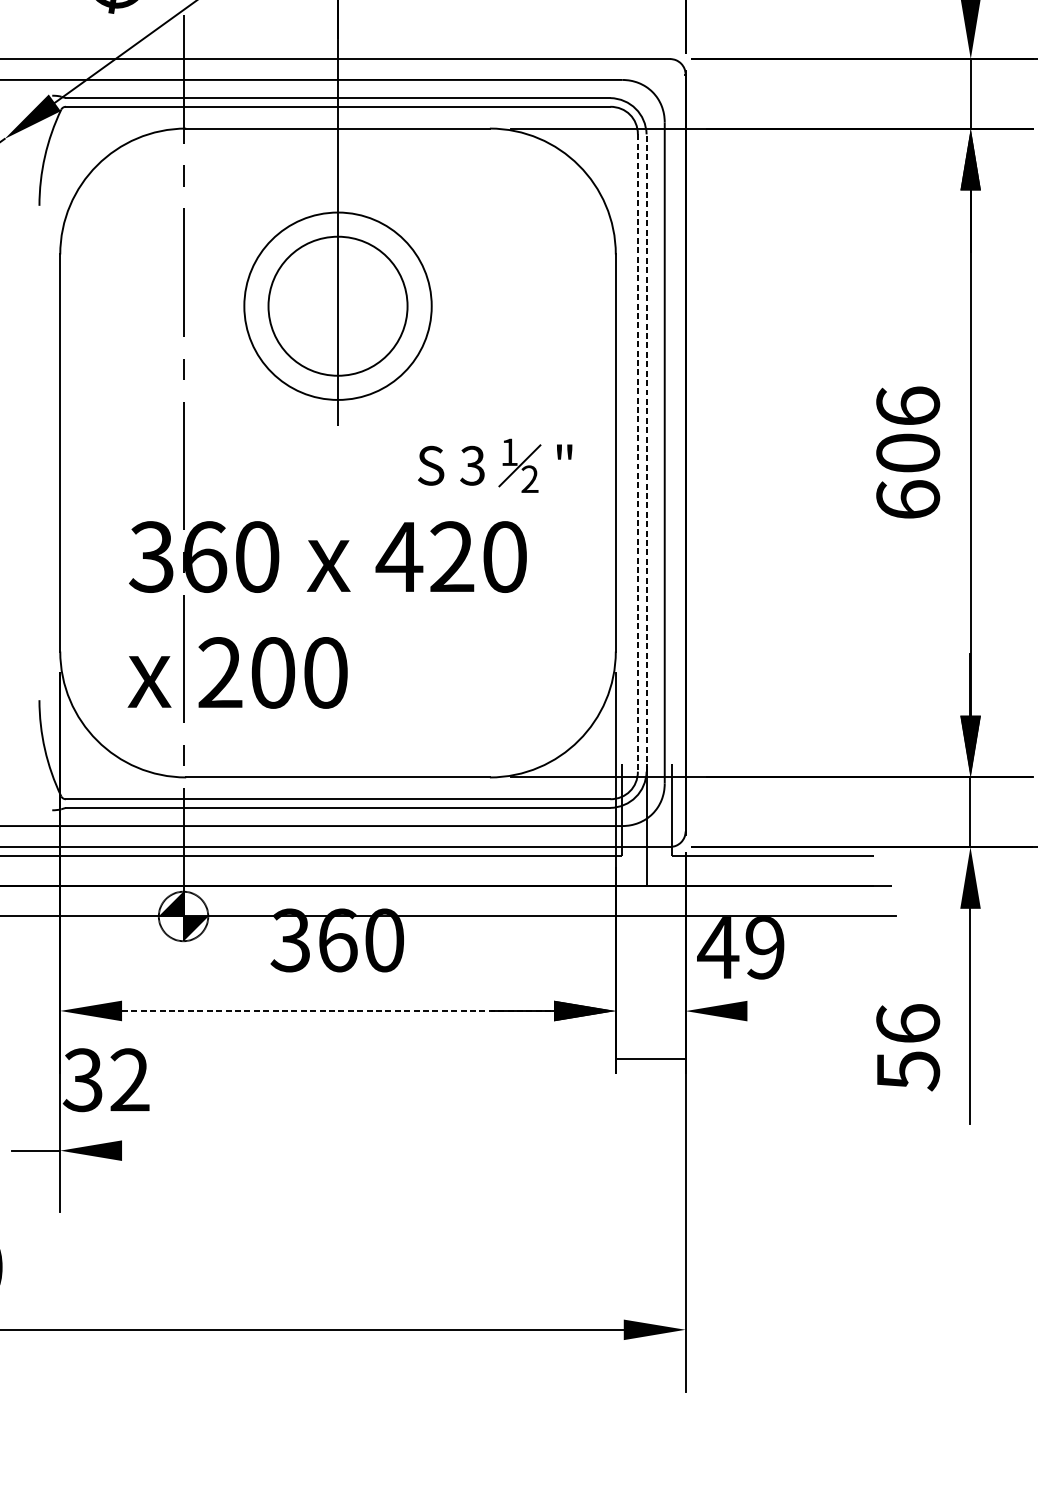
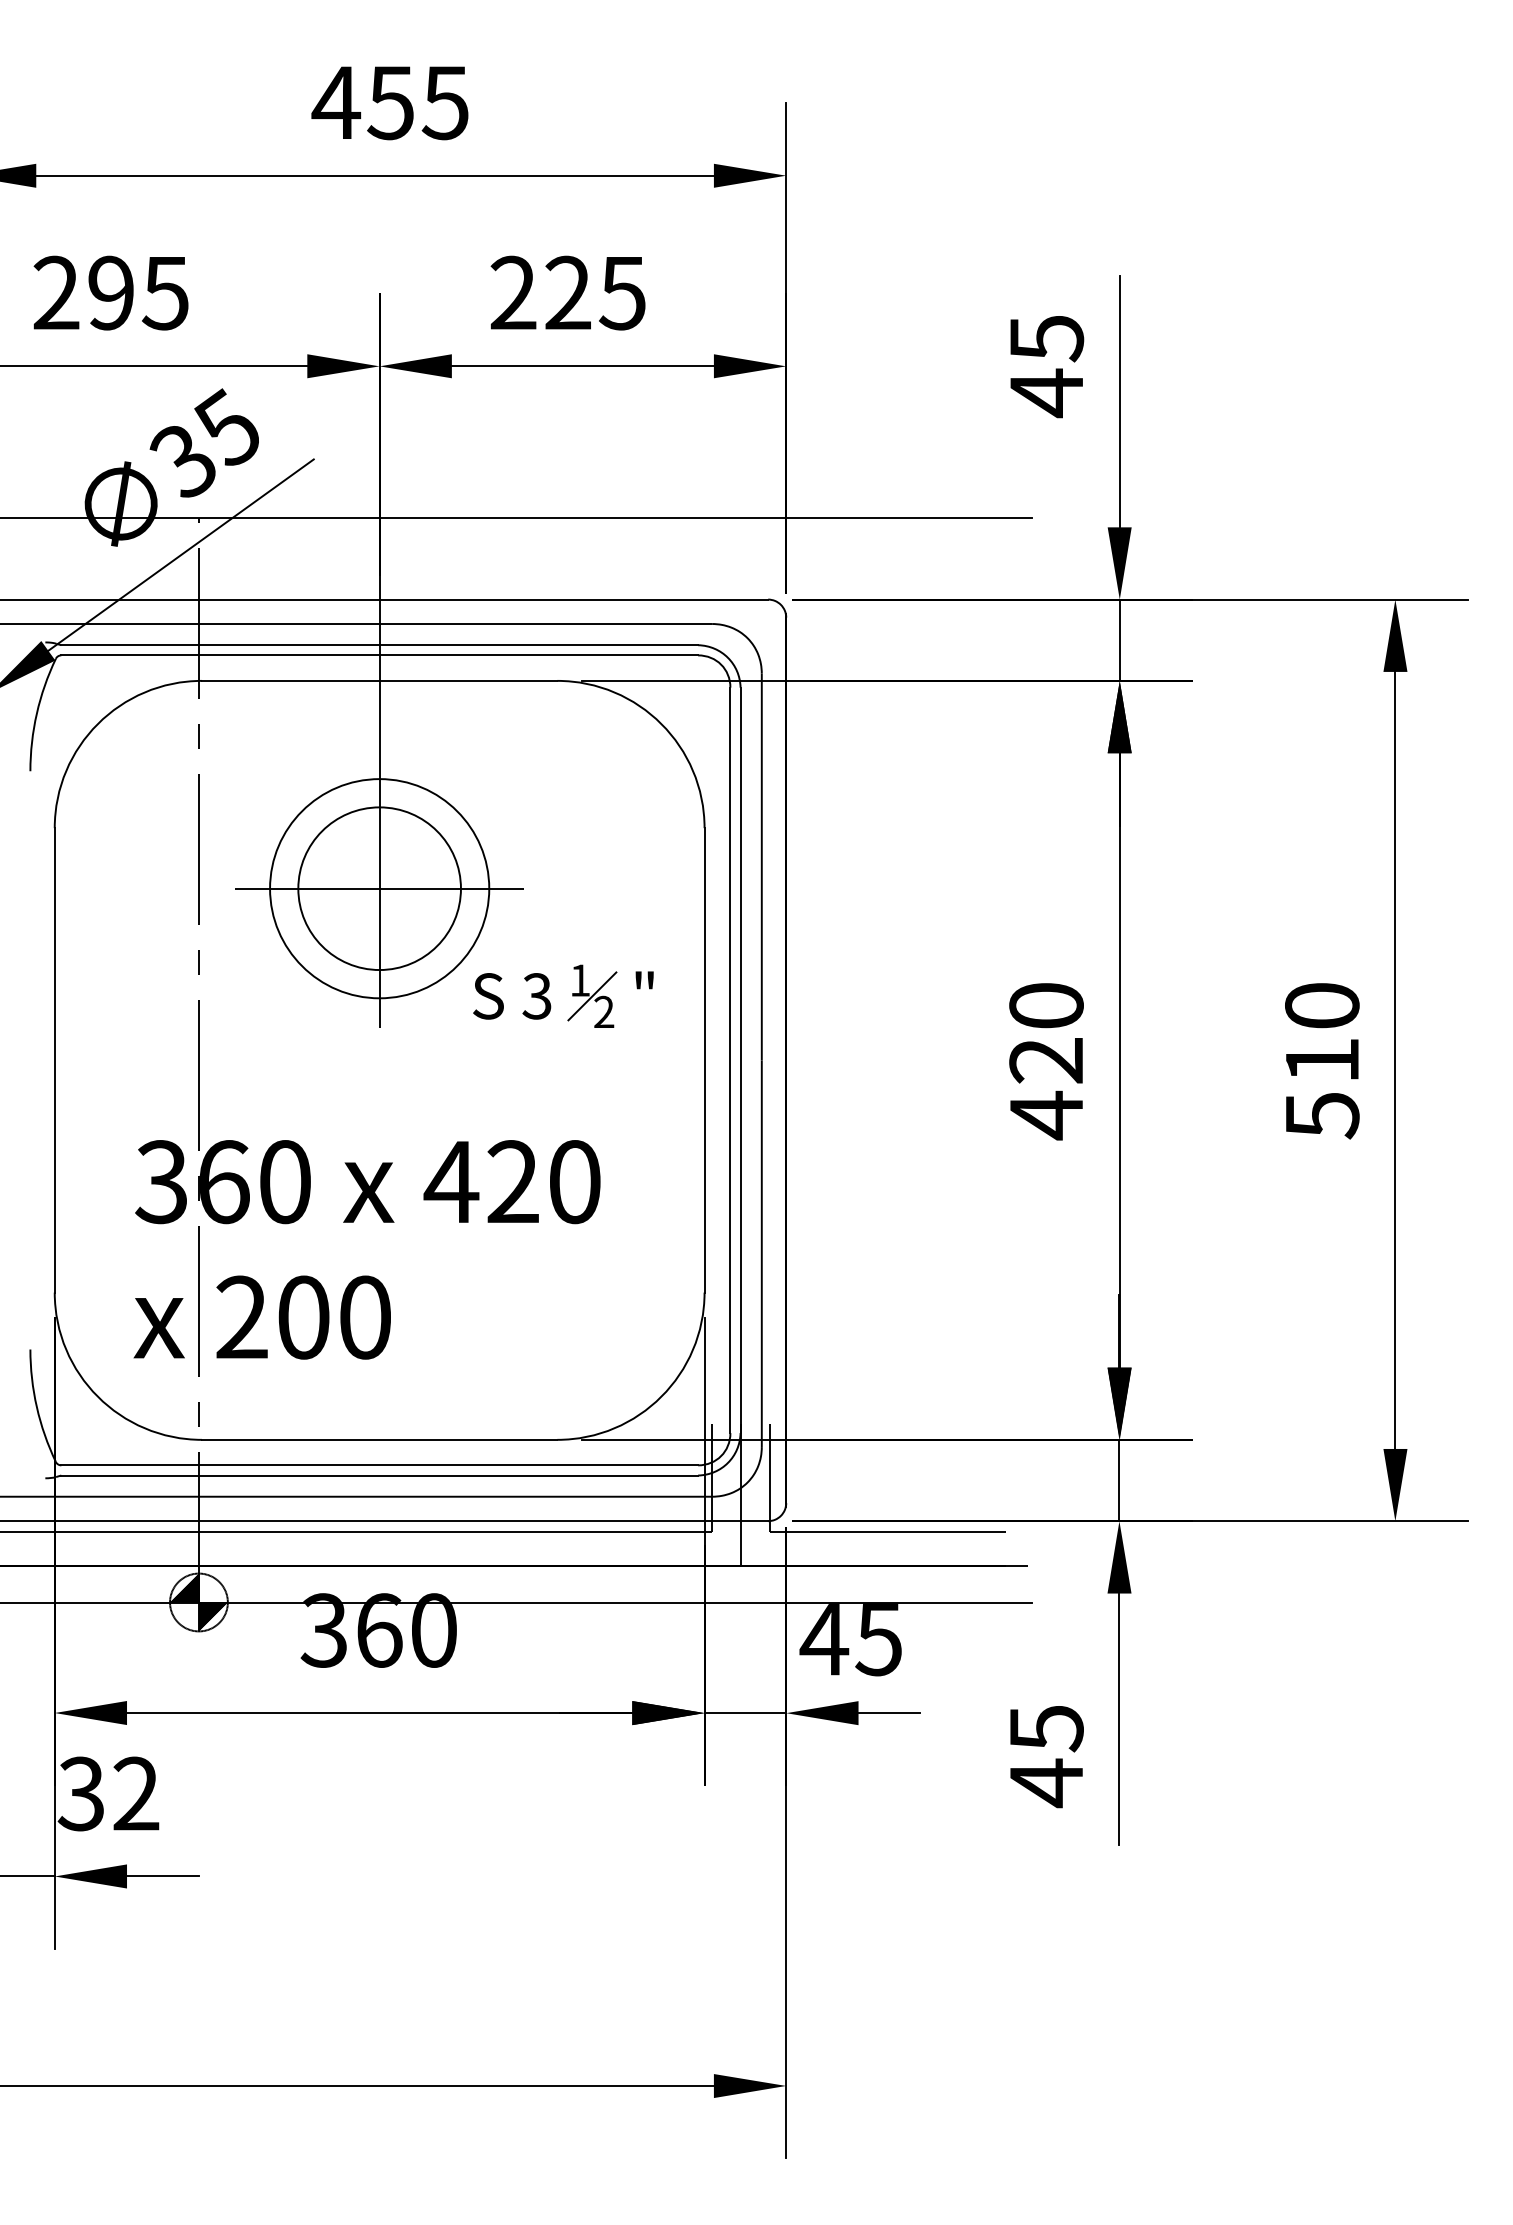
line: (337, 306) -> (379, 888), added
line: (637, 453) -> (730, 1060), dashed -> solid
line: (646, 453) -> (740, 1060), dashed -> solid
text: (908, 453) -> (1046, 1061), 606 -> 420
part: (502, 465) -> (572, 995), moved
text: (764, 947) -> (878, 1638), 49 -> 45
line: (337, 1011) -> (379, 1713), dashed -> solid
line: (773, 1011) -> (888, 1713), added
text: (908, 1048) -> (1046, 1756), 56 -> 45
line: (650, 1059) -> (745, 1713), moved
line: (153, 1150) -> (163, 1876), added

